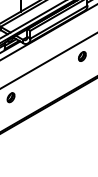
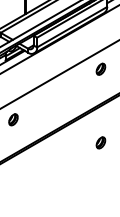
part: (82, 116) -> (101, 142), added

